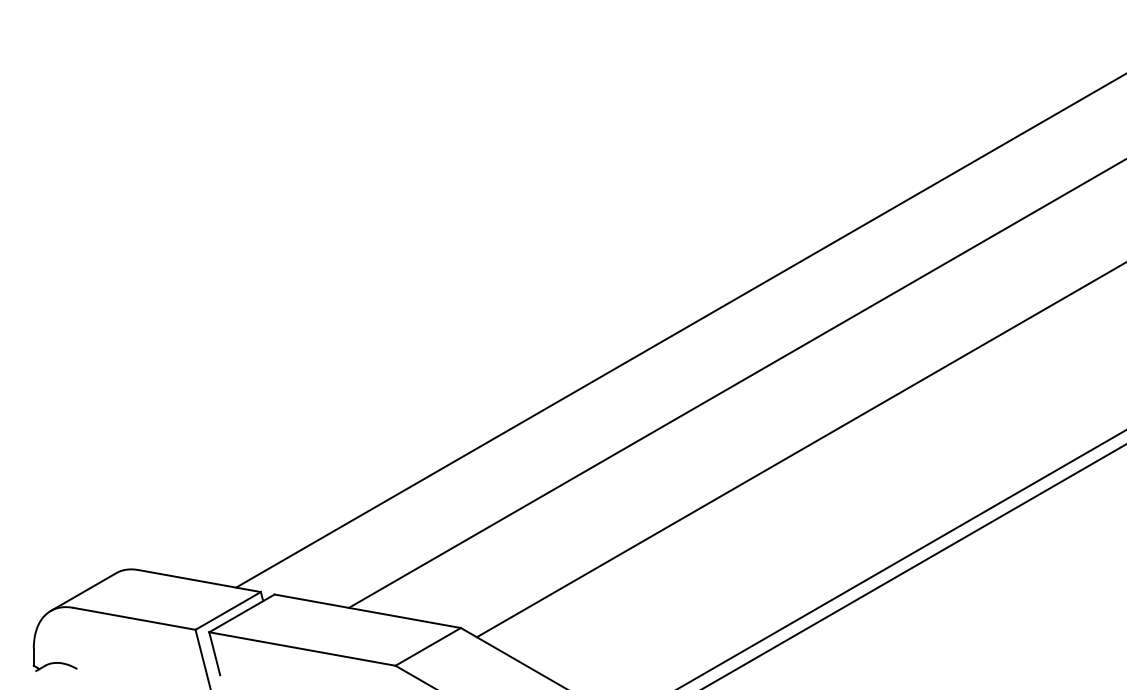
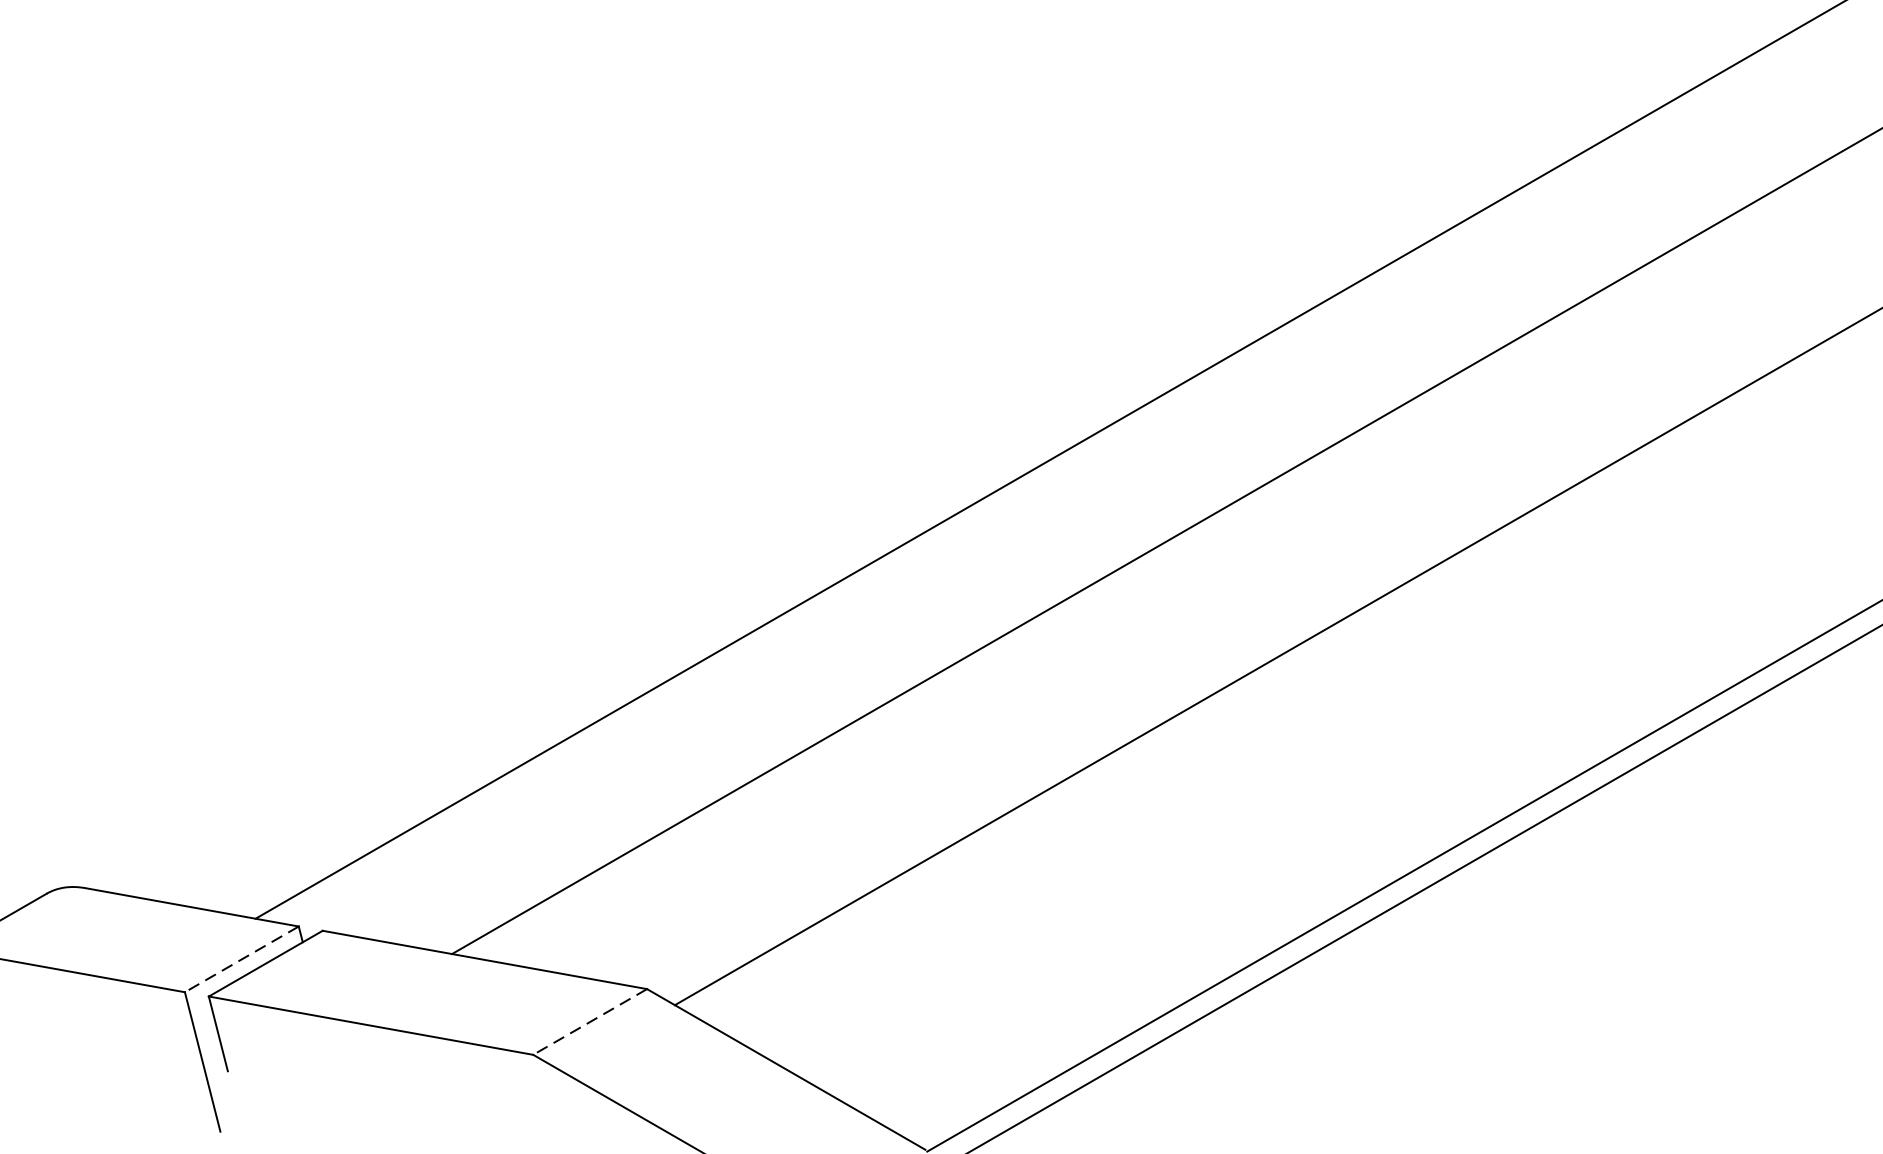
line: (228, 610) -> (242, 958), solid -> dashed
line: (428, 646) -> (590, 1021), solid -> dashed

